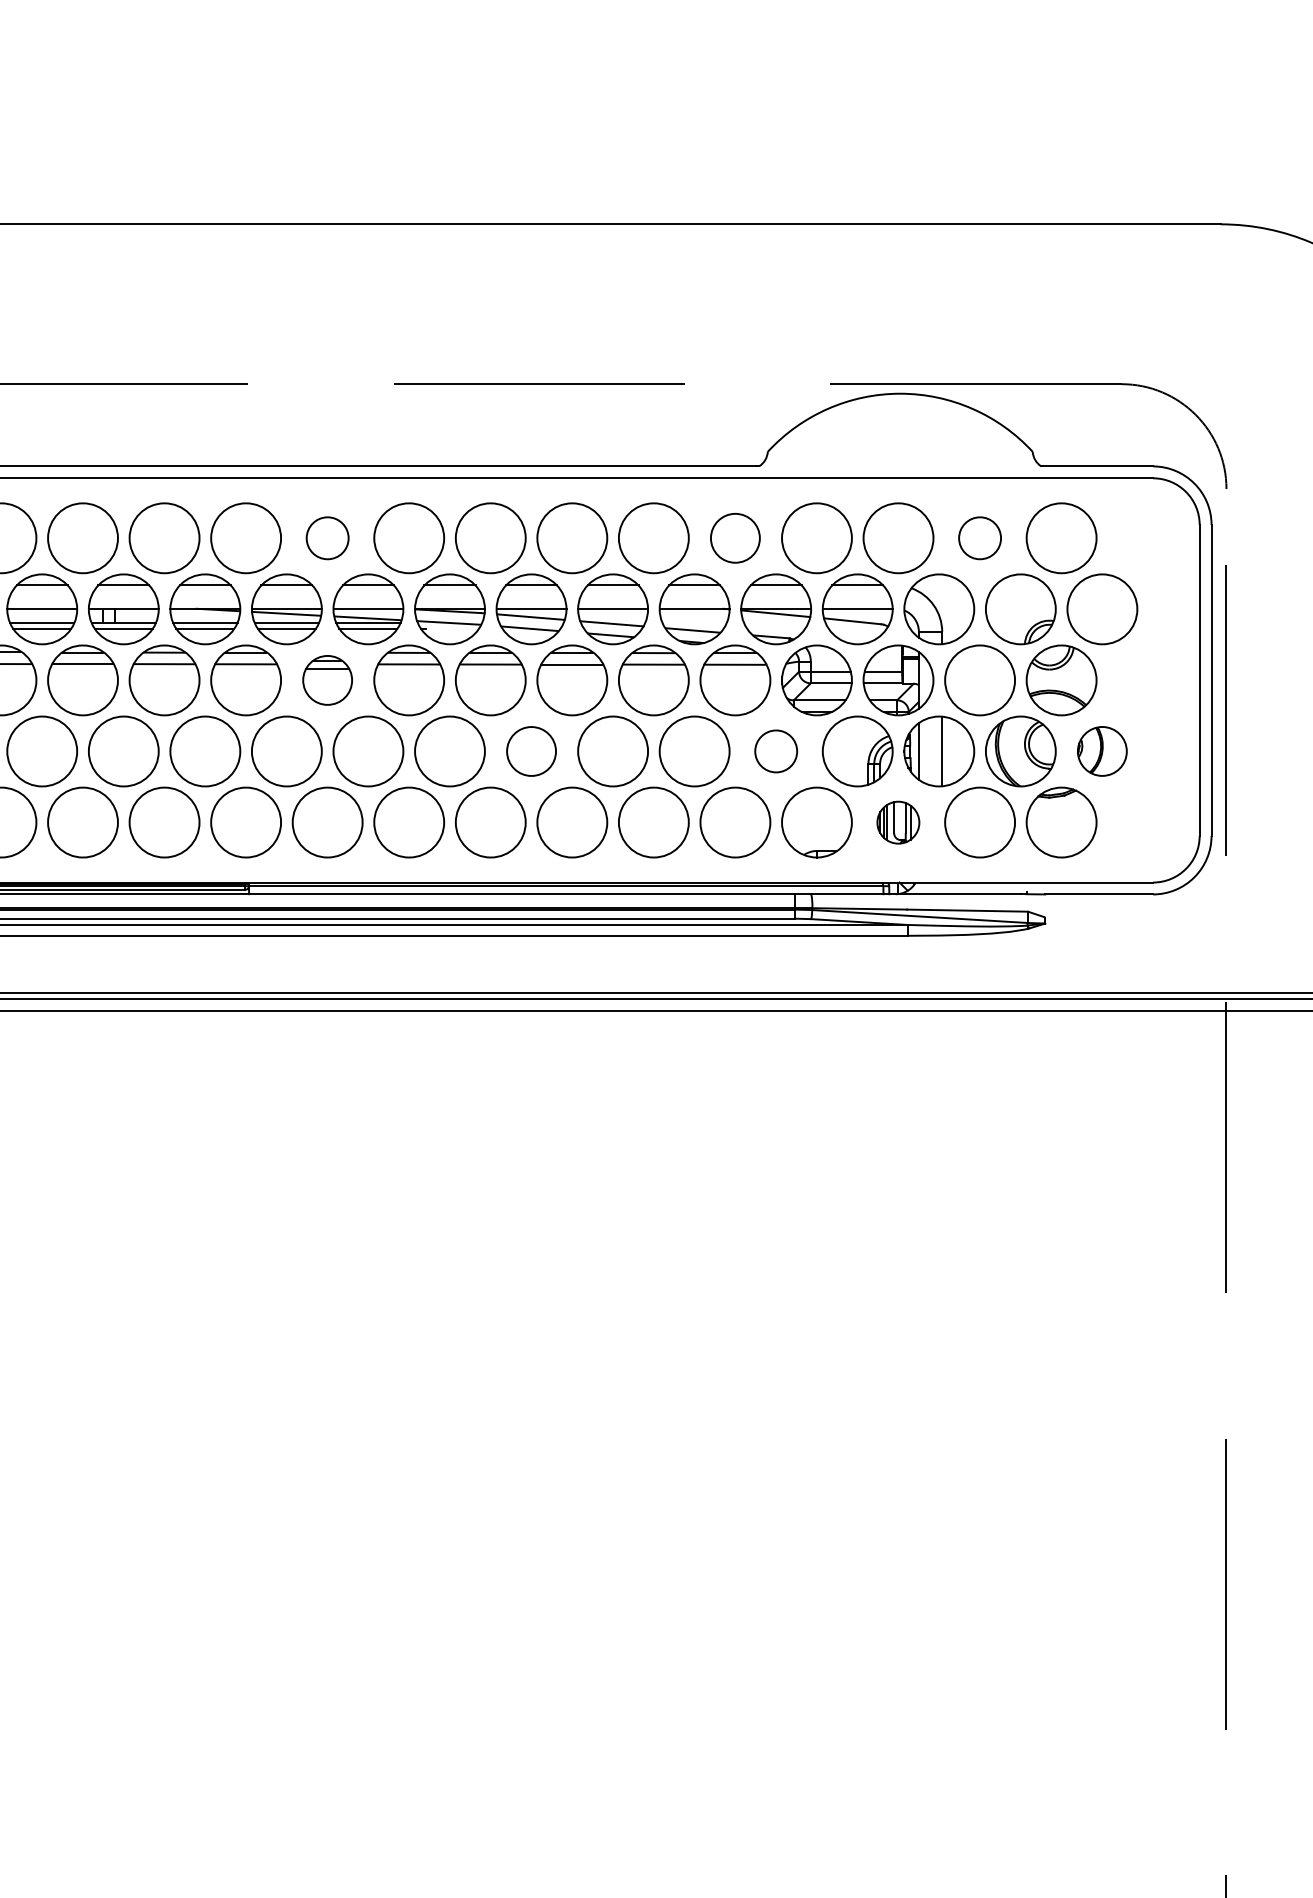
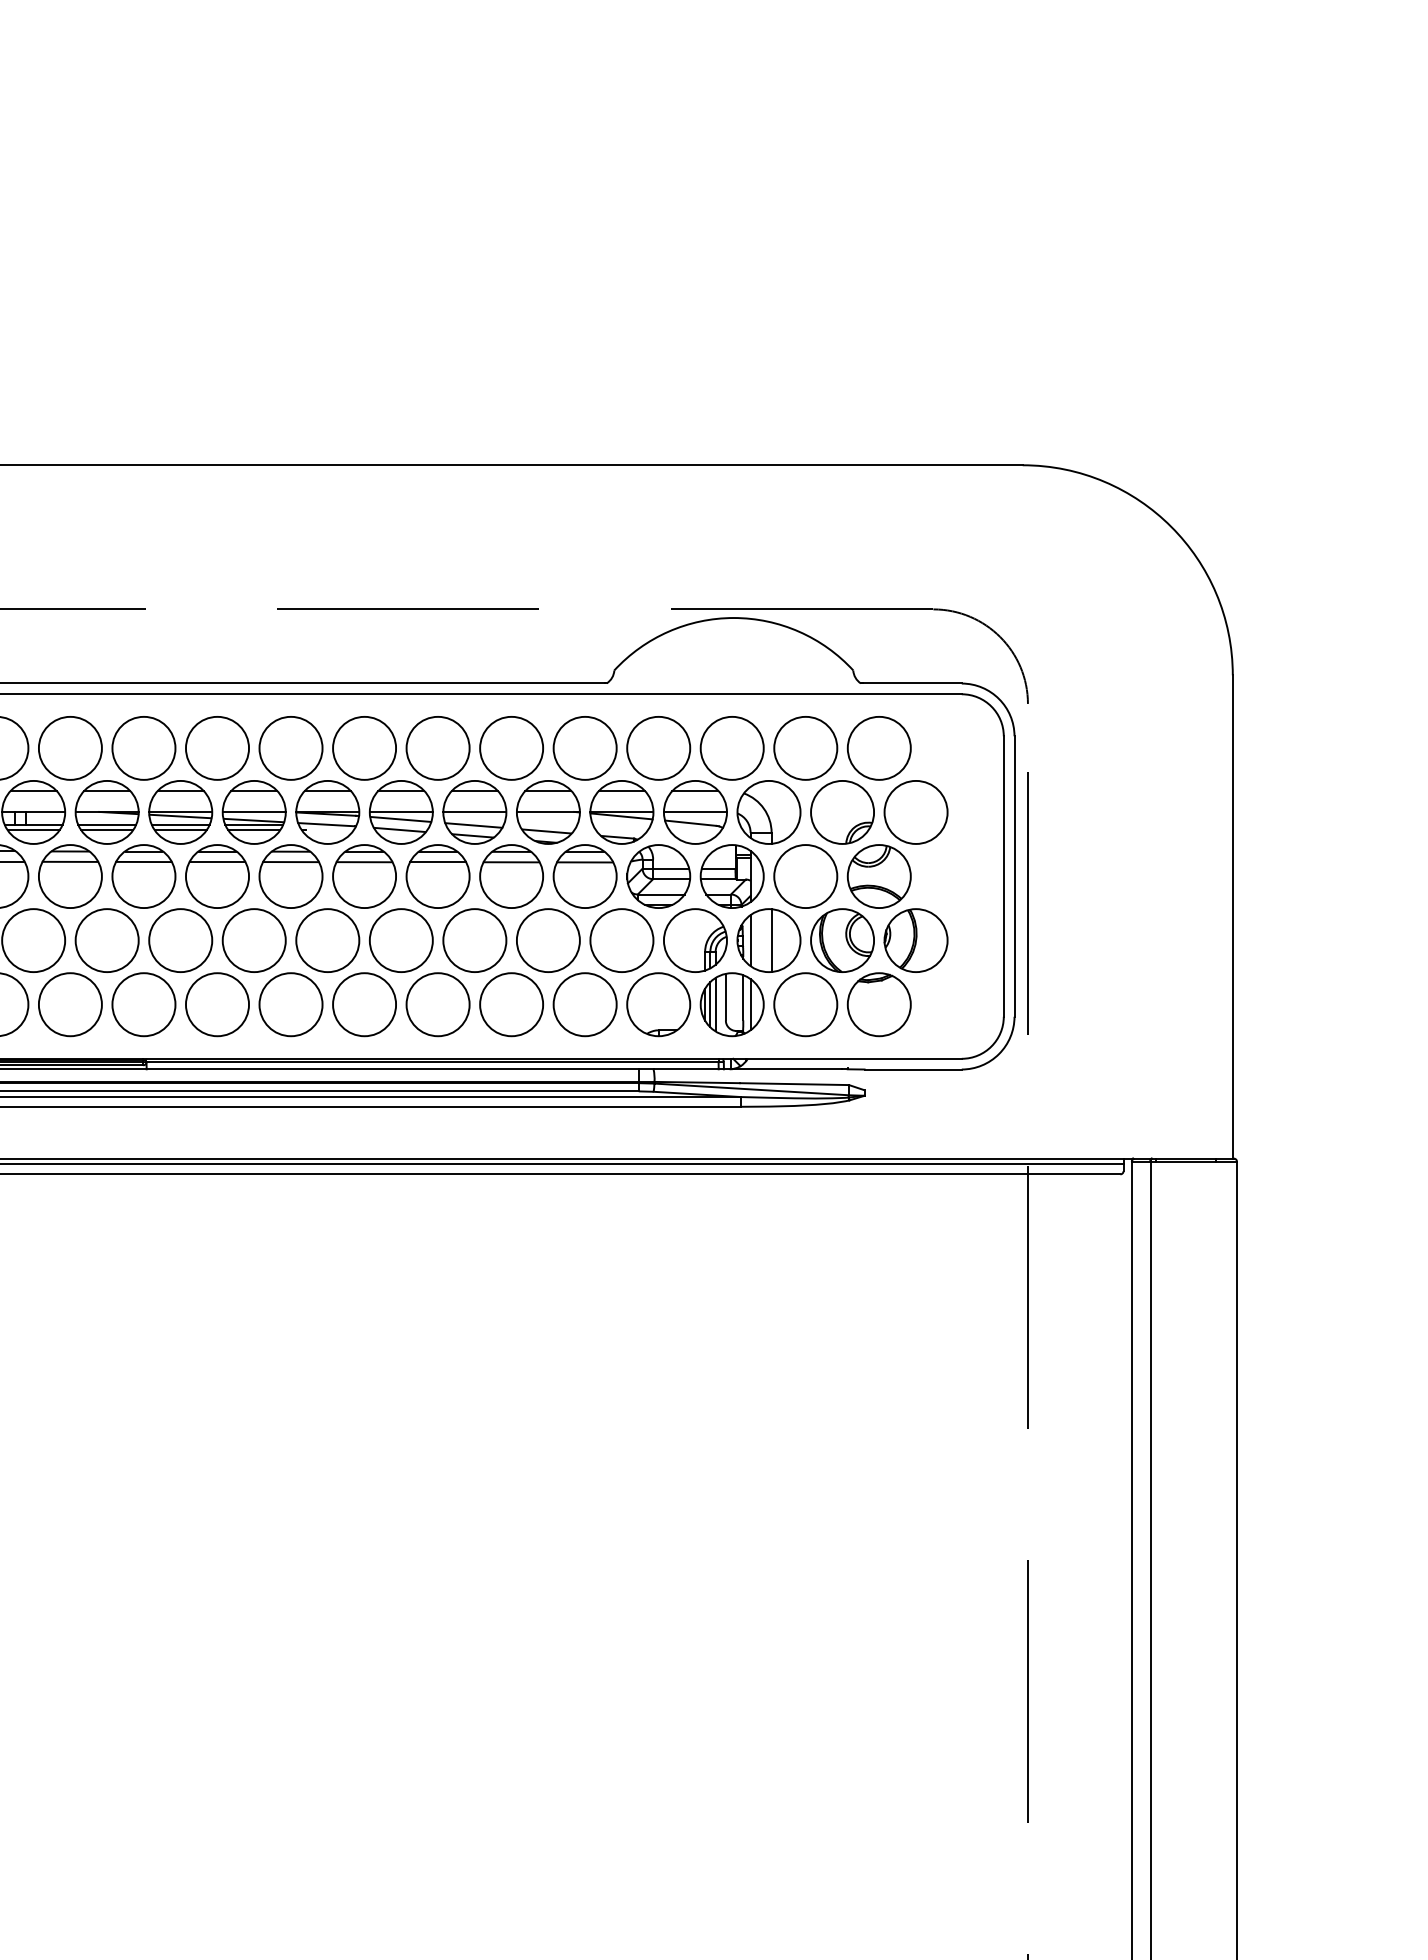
circle: (327, 537) -> (217, 747), size x1.67
circle: (734, 537) -> (584, 747), size x1.43
circle: (979, 537) -> (805, 747), size x1.67
part: (327, 680) -> (217, 876), size x1.43
circle: (530, 751) -> (400, 940), size x1.43
circle: (775, 751) -> (621, 940), size x1.67
part: (1101, 751) -> (915, 940), size x1.43
part: (897, 822) -> (731, 1004), size x1.67

